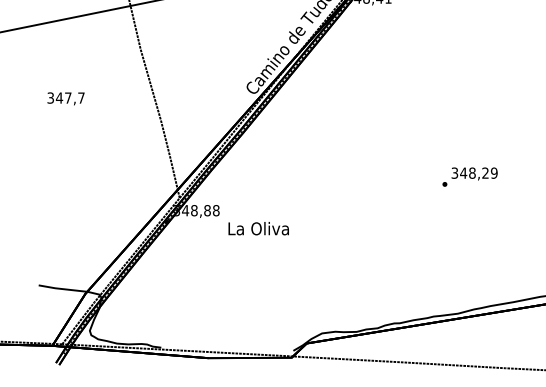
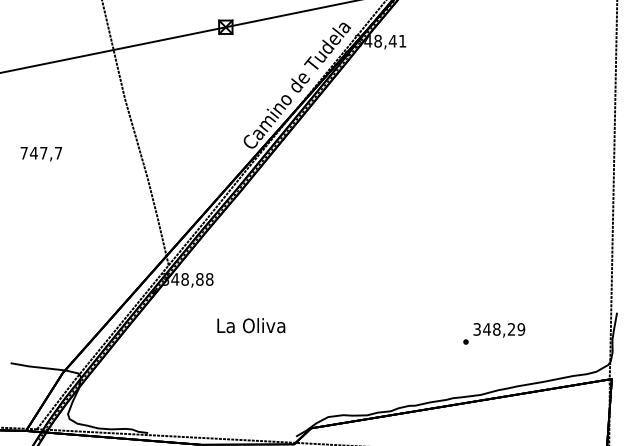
text: (50, 97) -> (23, 152), 347,7 -> 747,7
text: (470, 176) -> (494, 333), moved
text: (258, 228) -> (251, 325), moved

